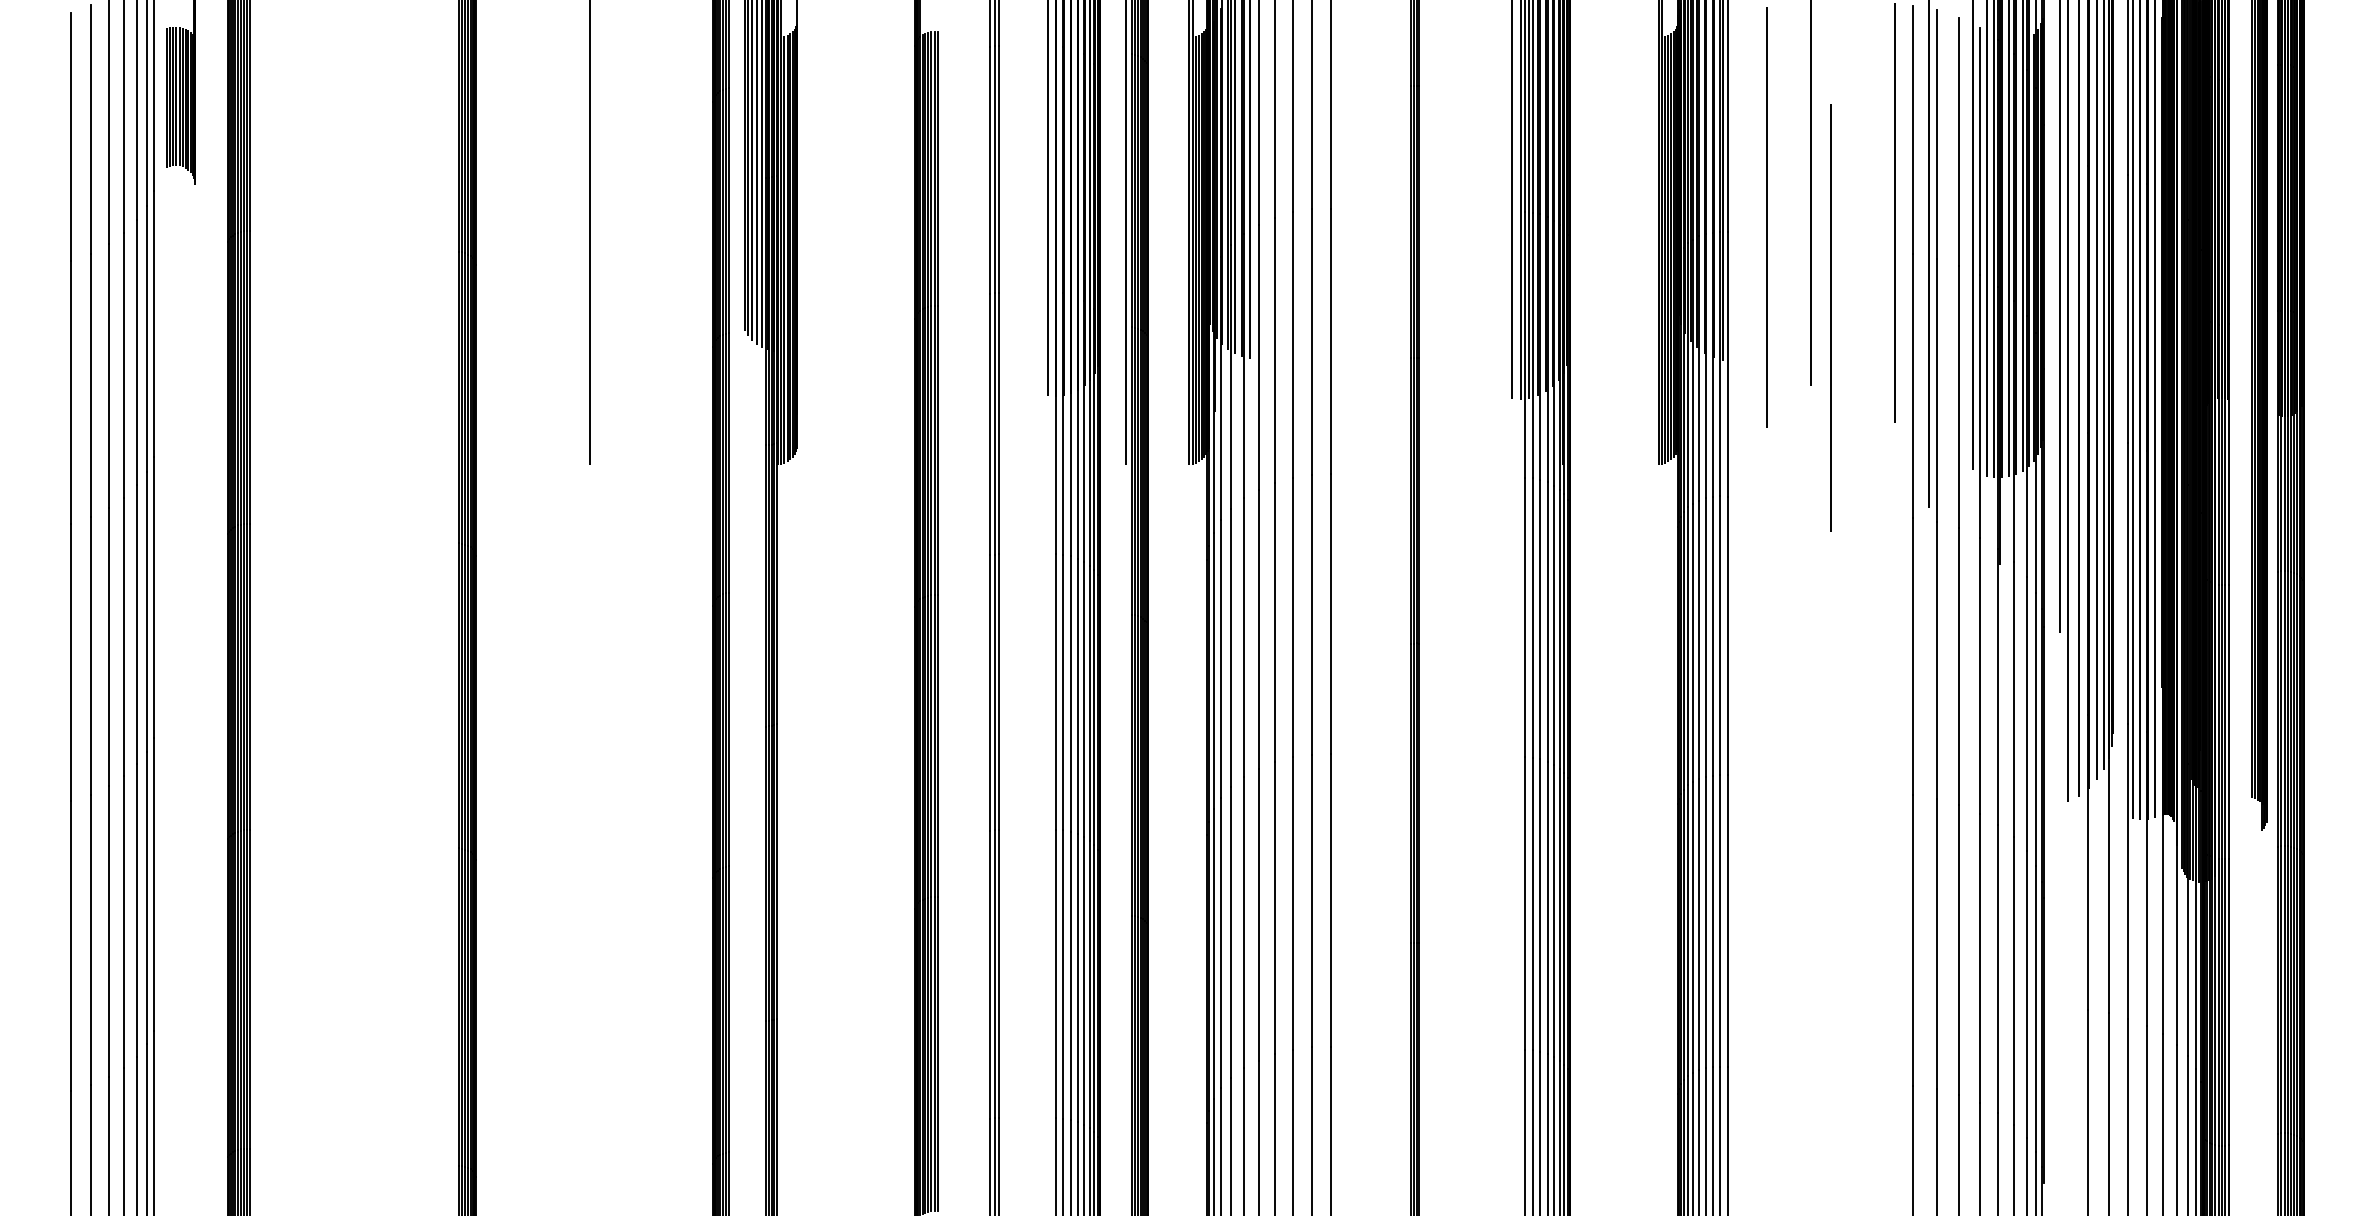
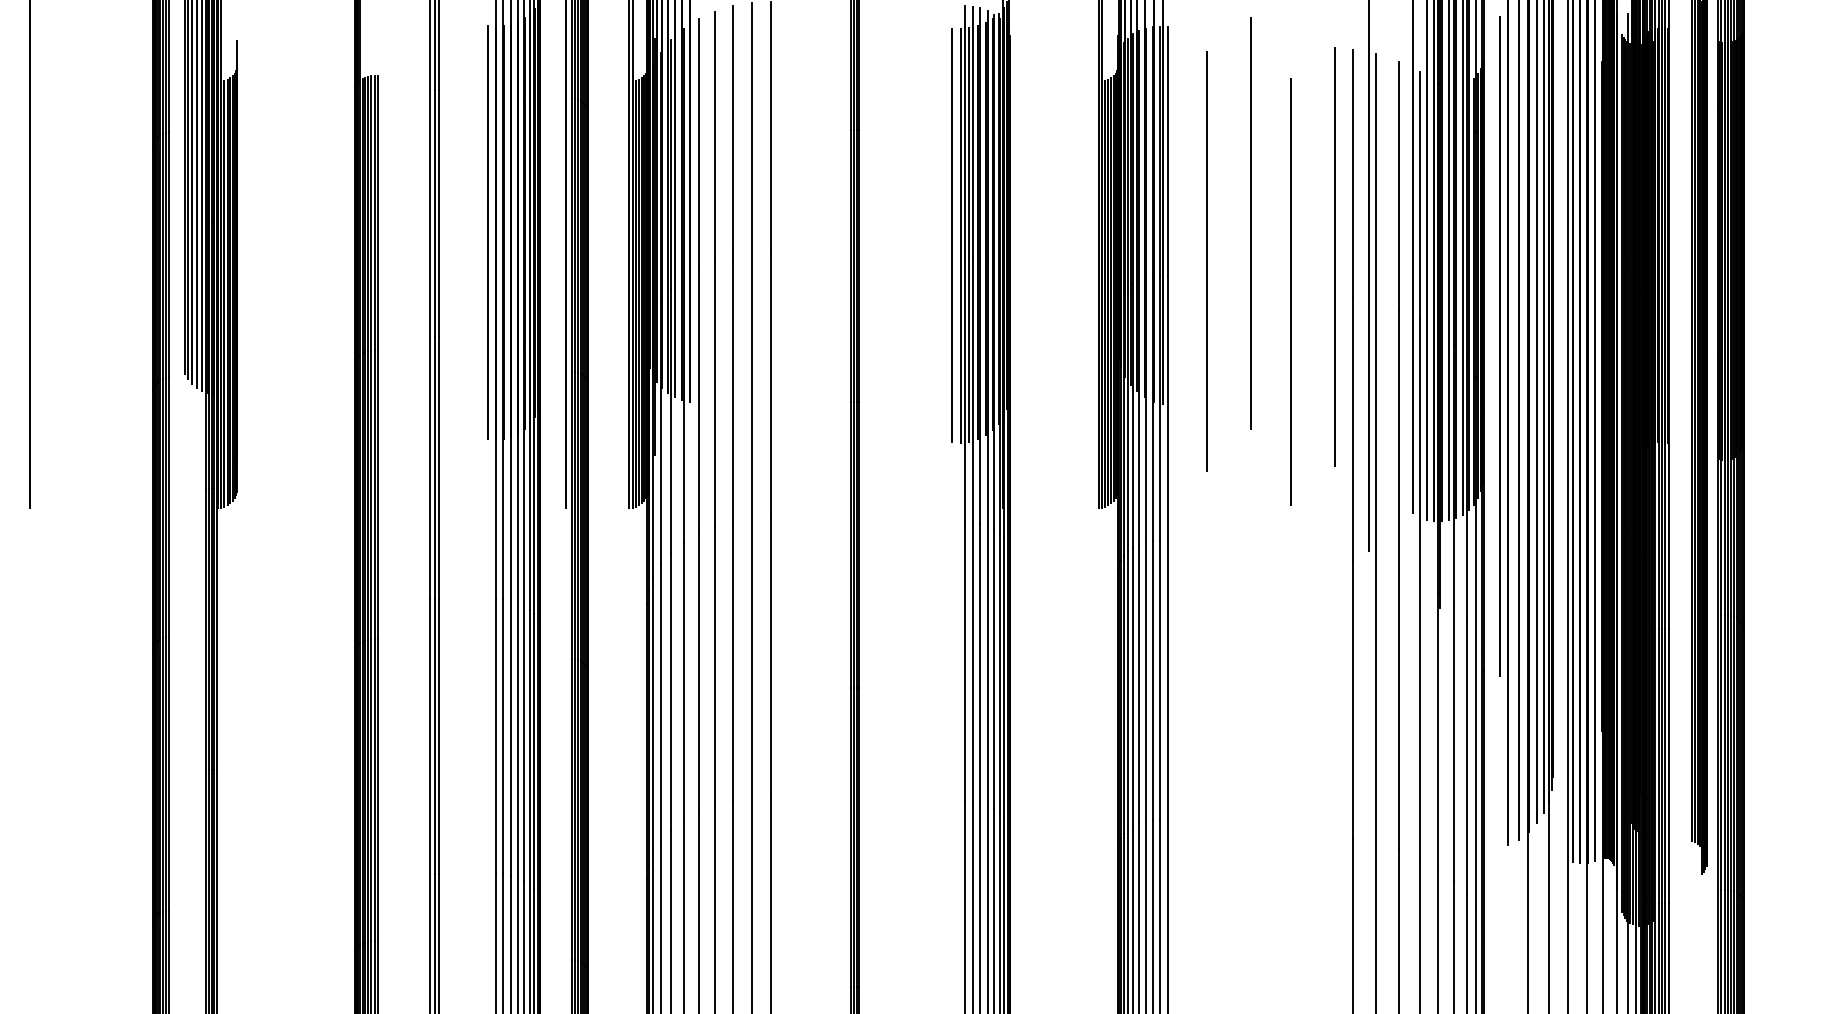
line: (1830, 317) -> (1290, 291), moved

